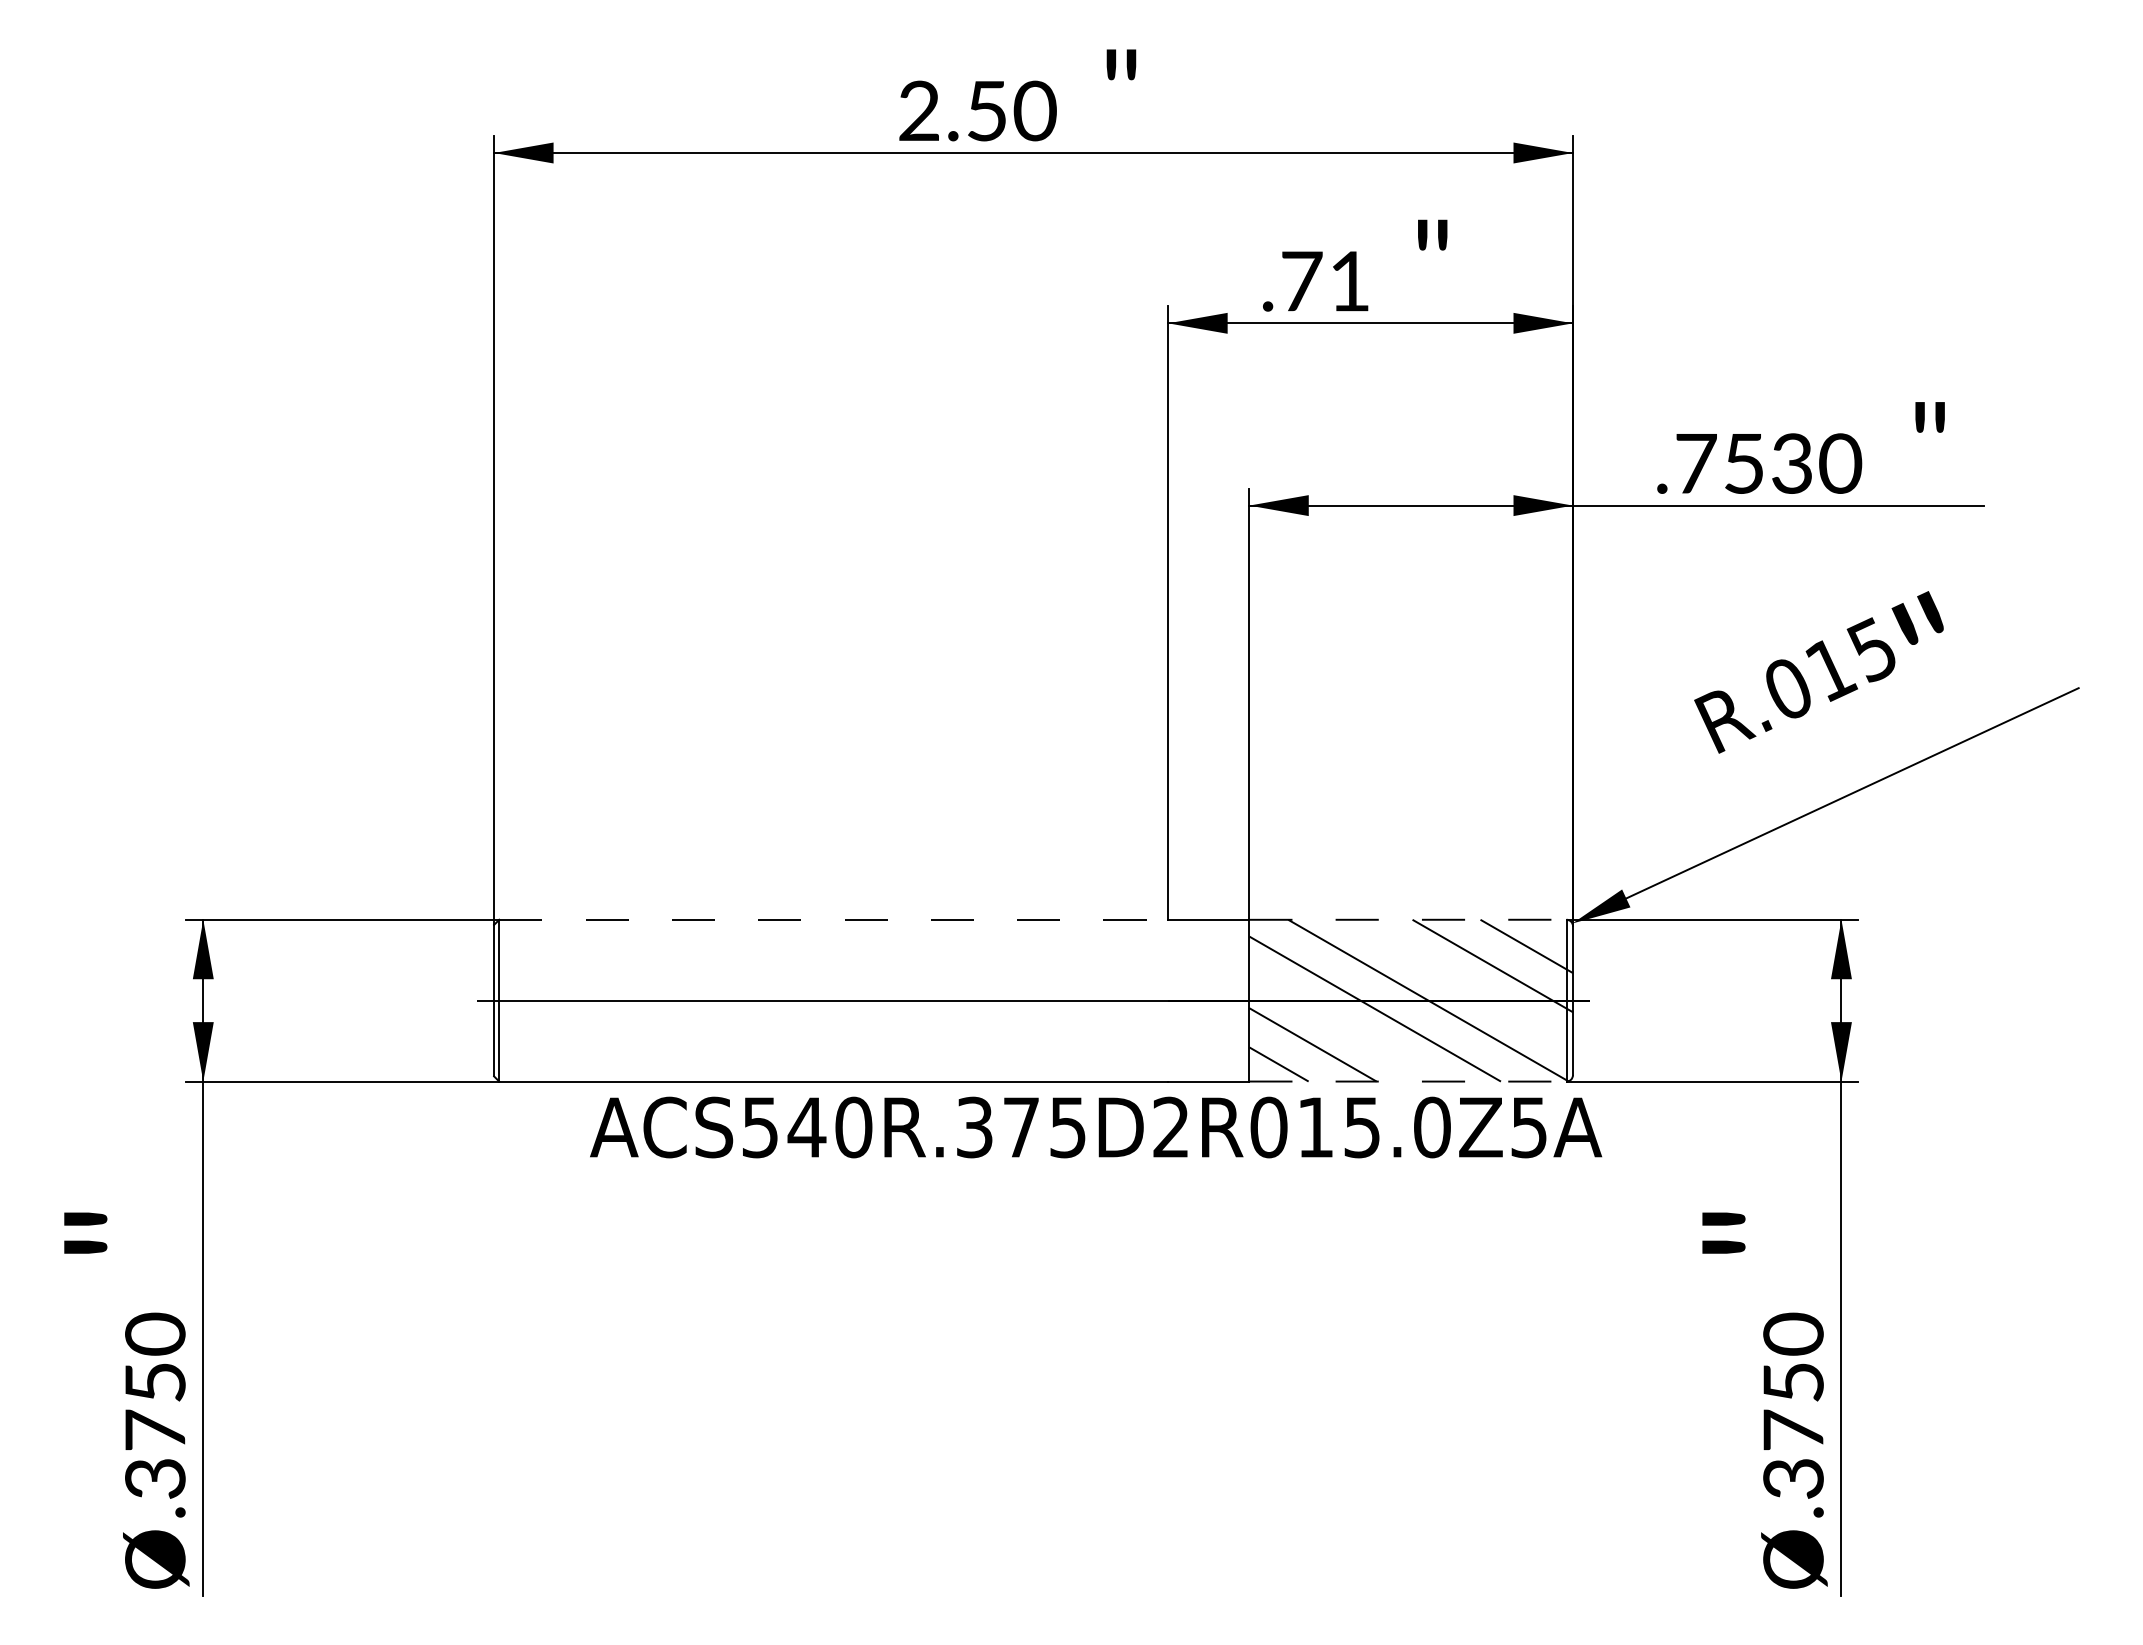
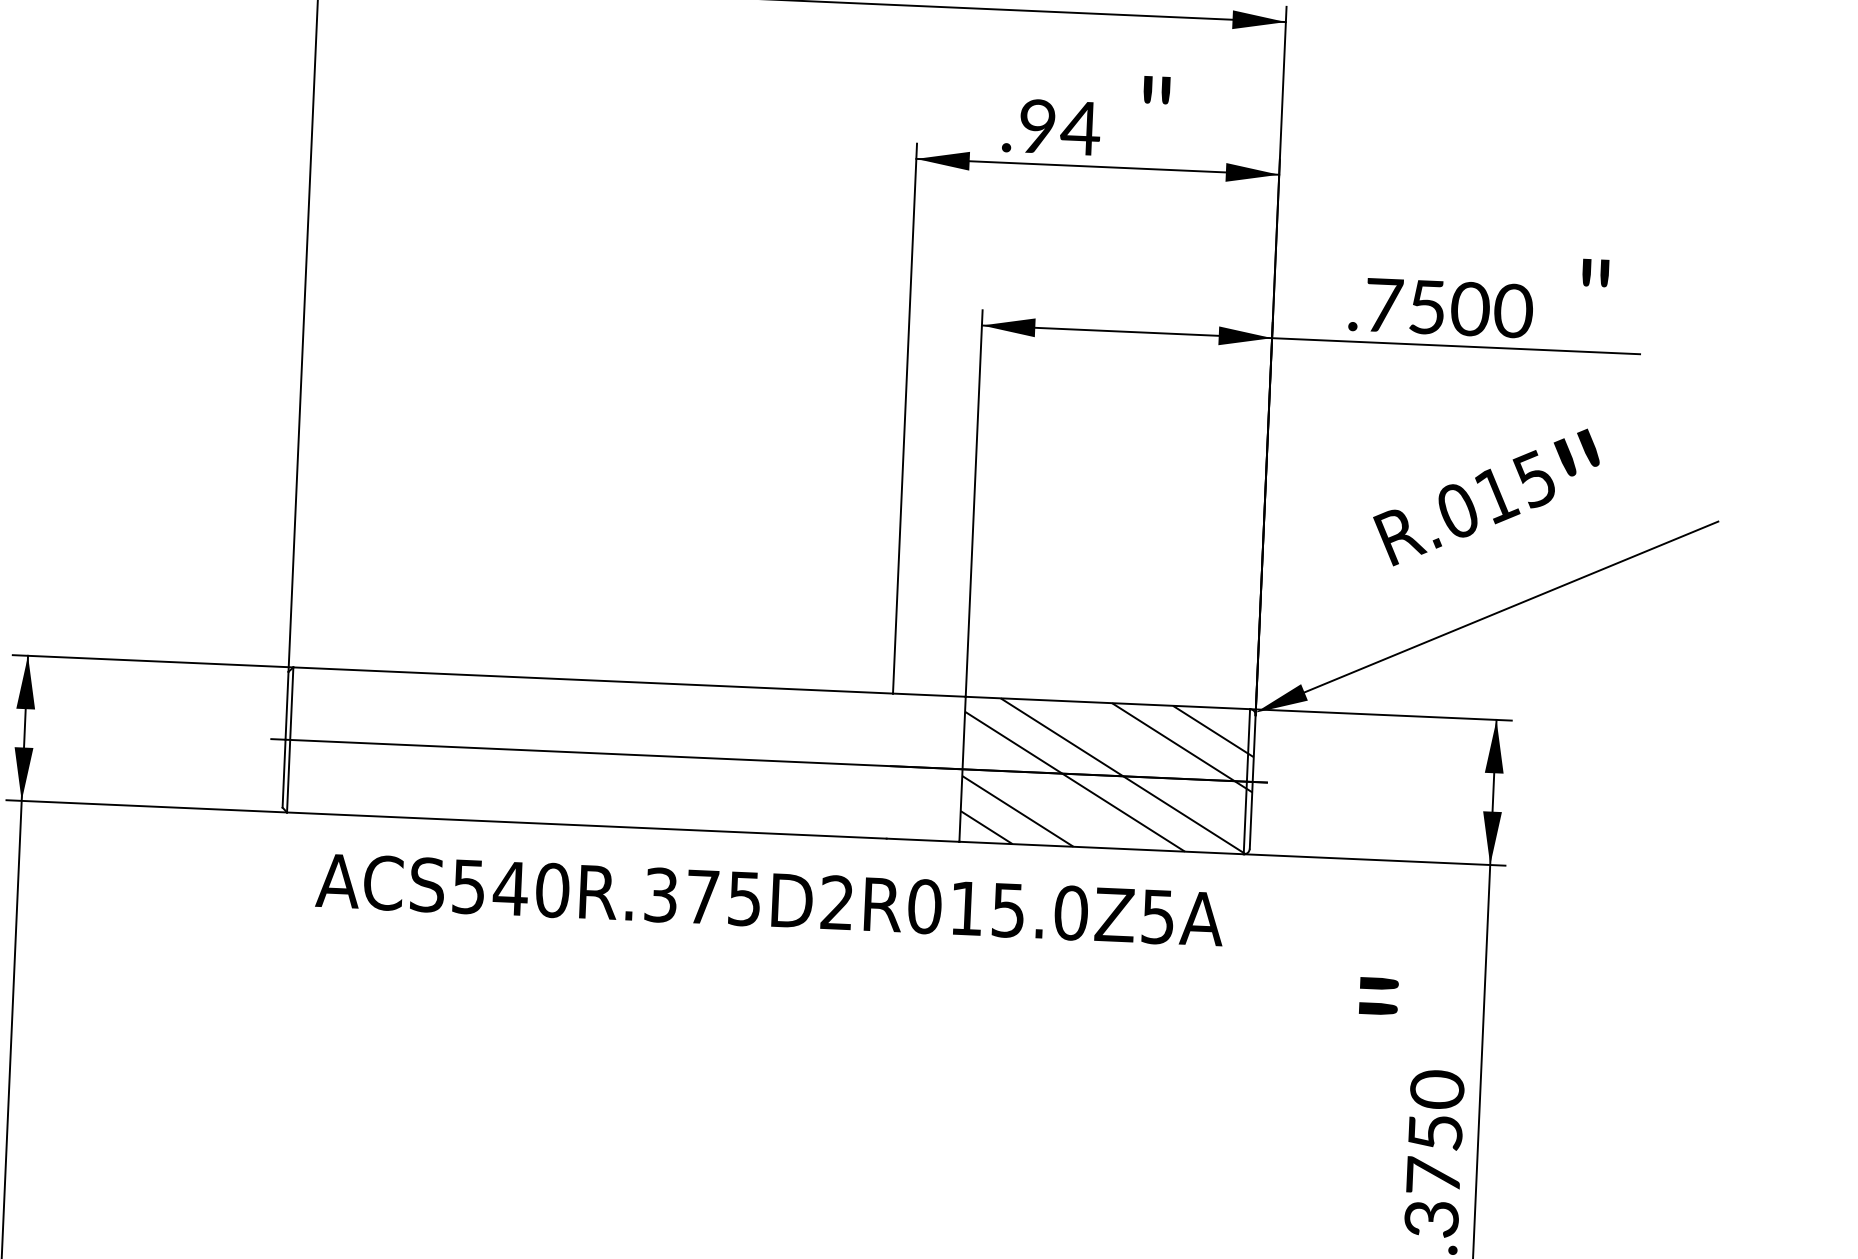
text: (1326, 281) -> (1059, 127), .71 -> .94
text: (1792, 463) -> (1470, 309), .7530 -> .7500
line: (834, 919) -> (593, 680), dashed -> solid
line: (1407, 919) -> (1107, 702), dashed -> solid
line: (1407, 1081) -> (1101, 847), dashed -> solid
text: (1096, 1127) -> (770, 899), moved

